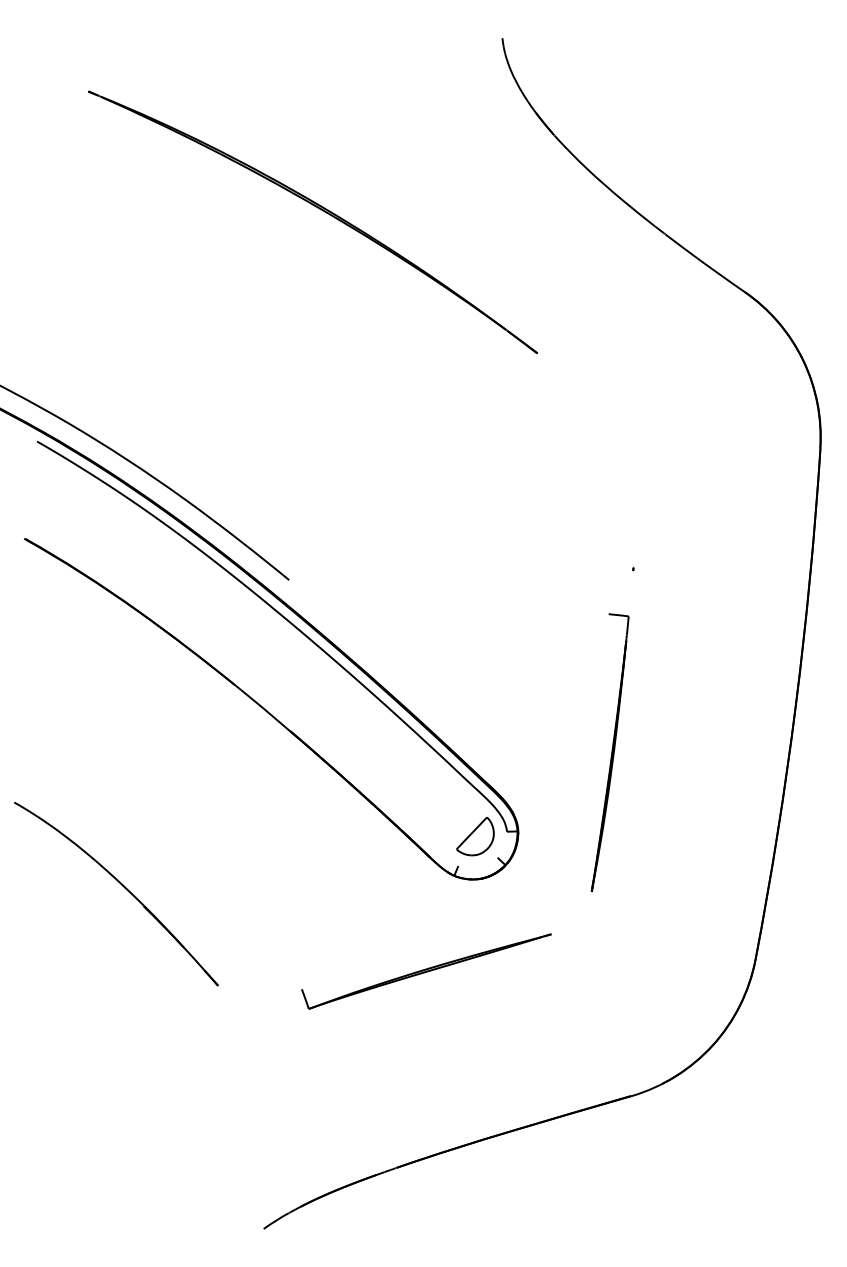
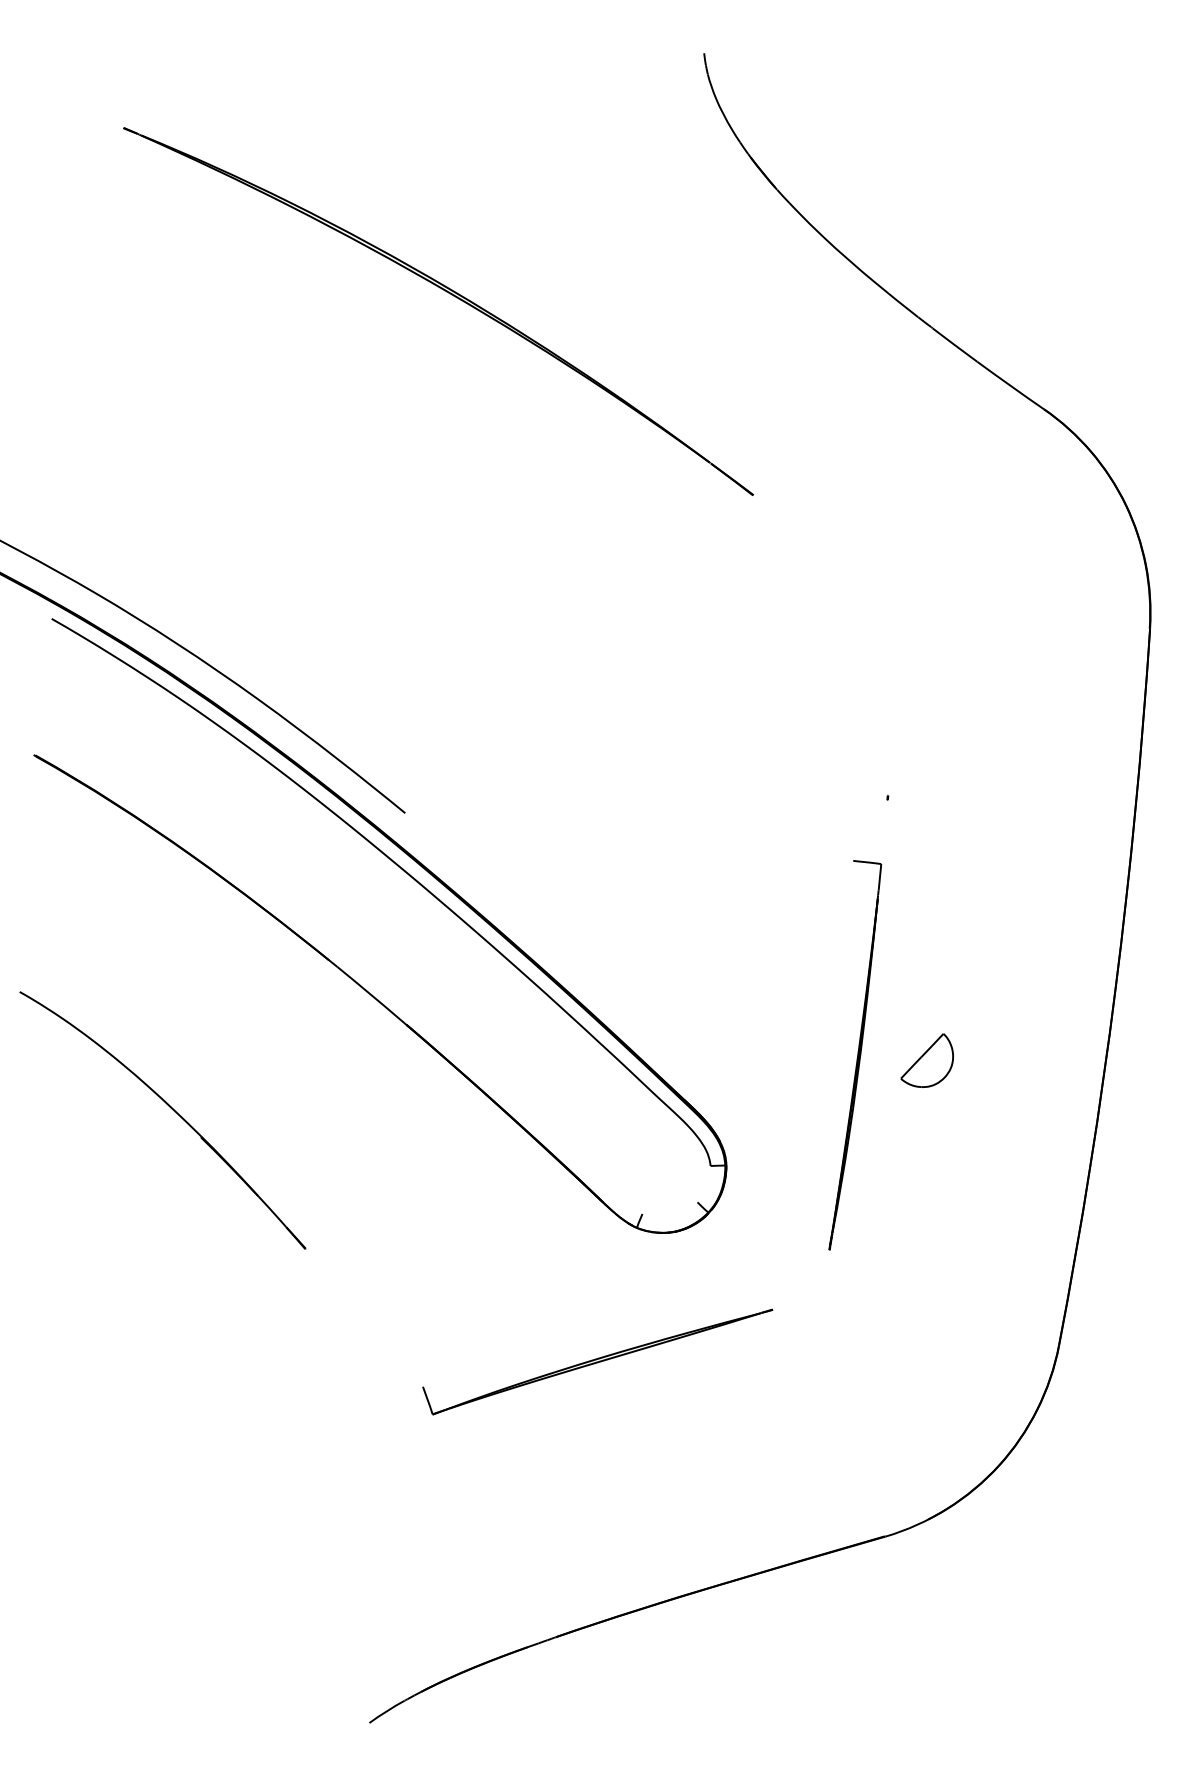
part: (474, 836) -> (926, 1060), moved
part: (123, 887) -> (172, 1110), moved

